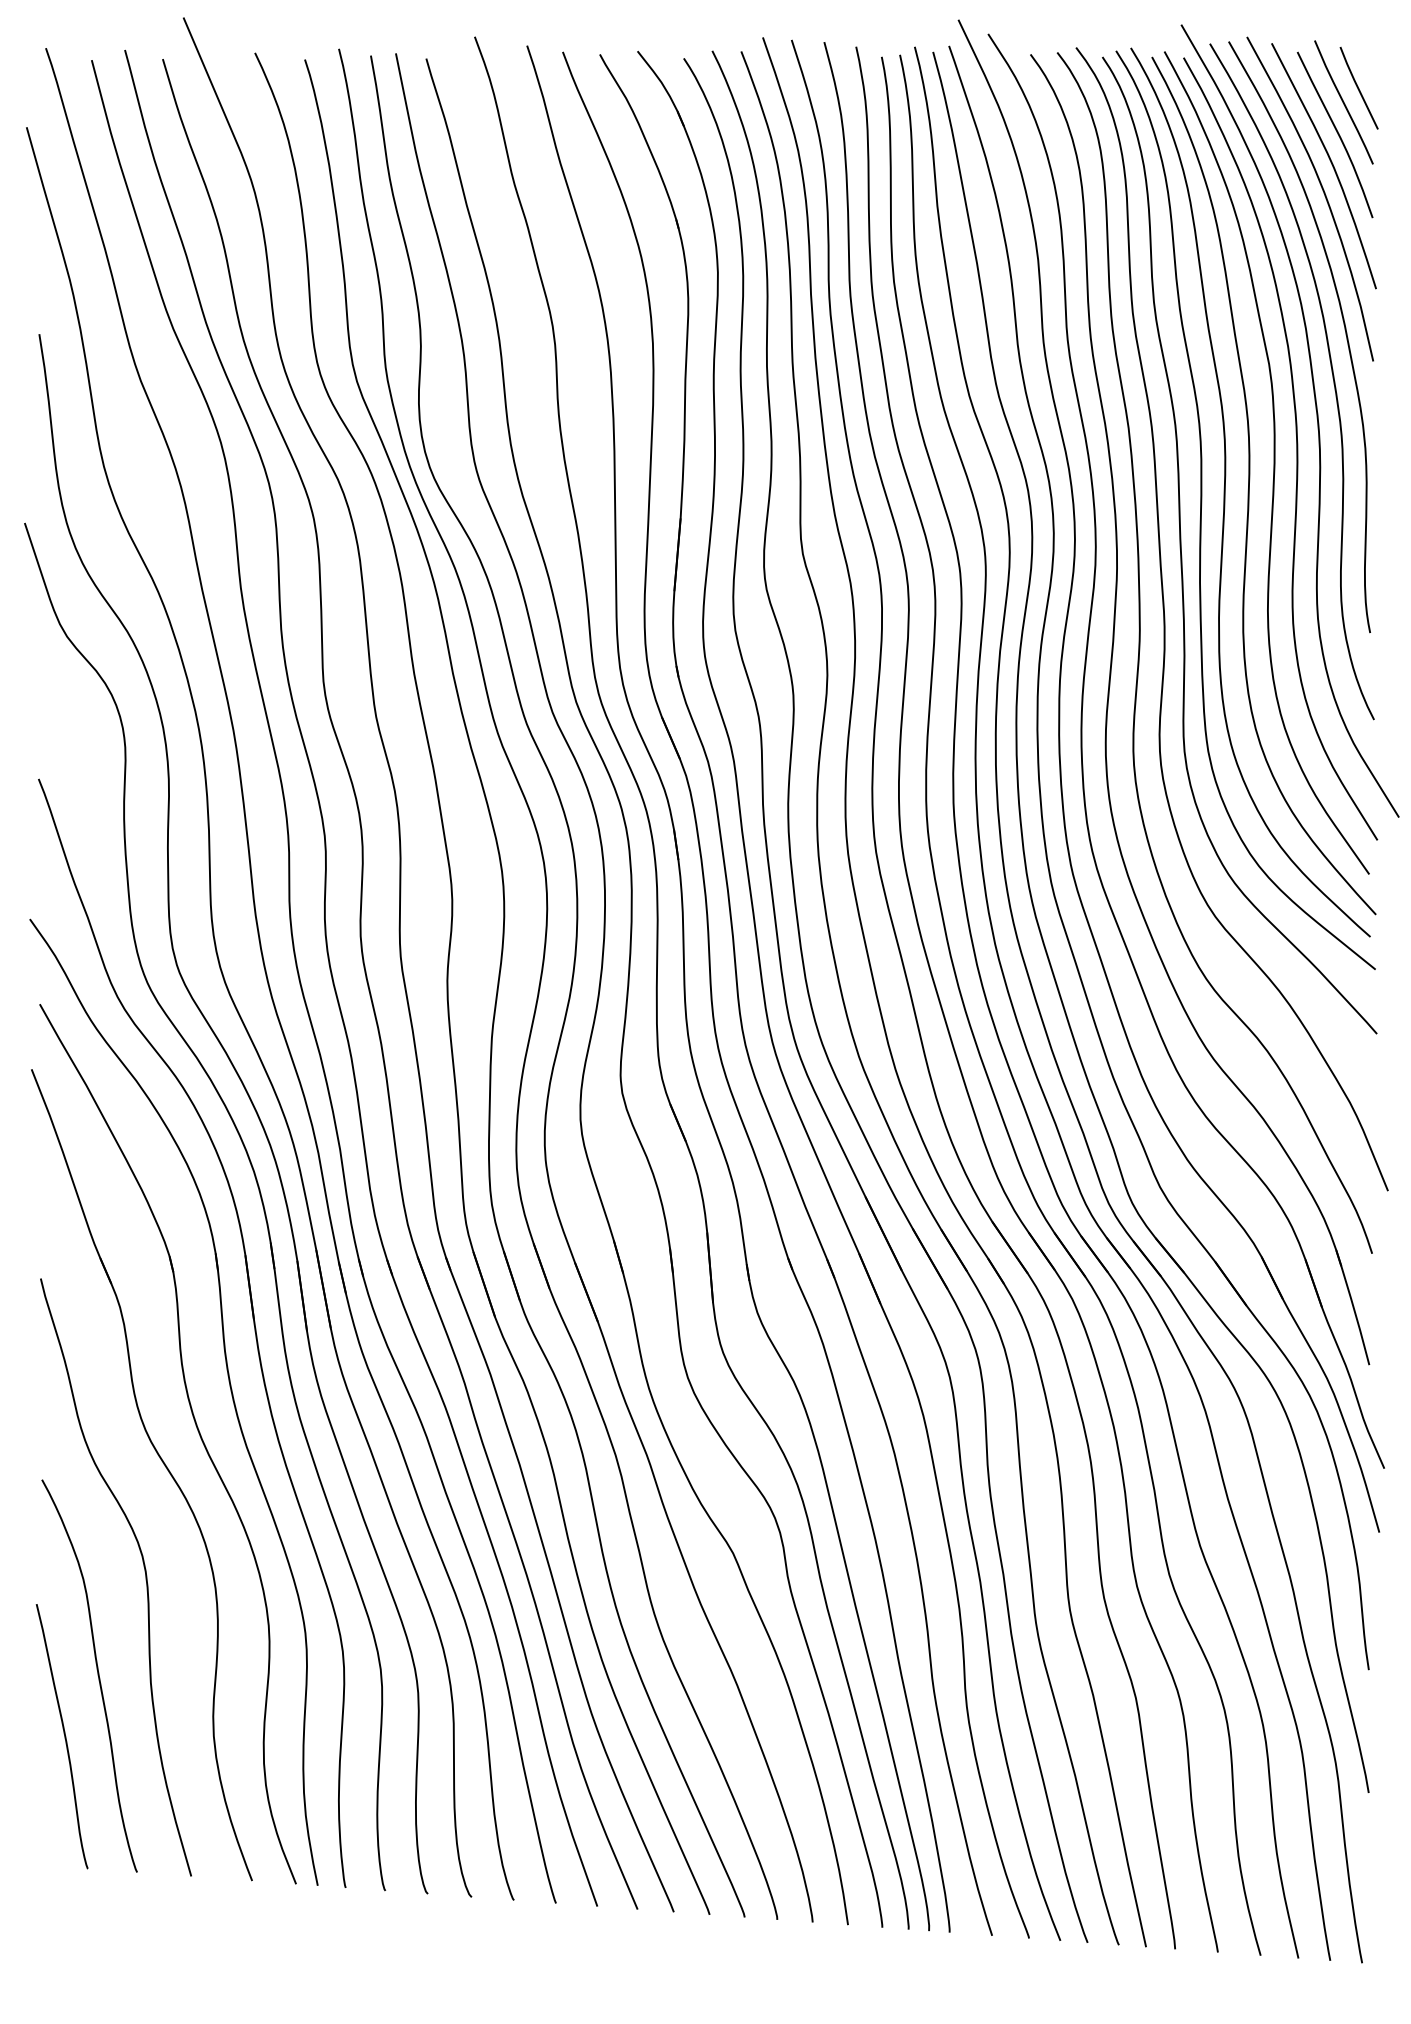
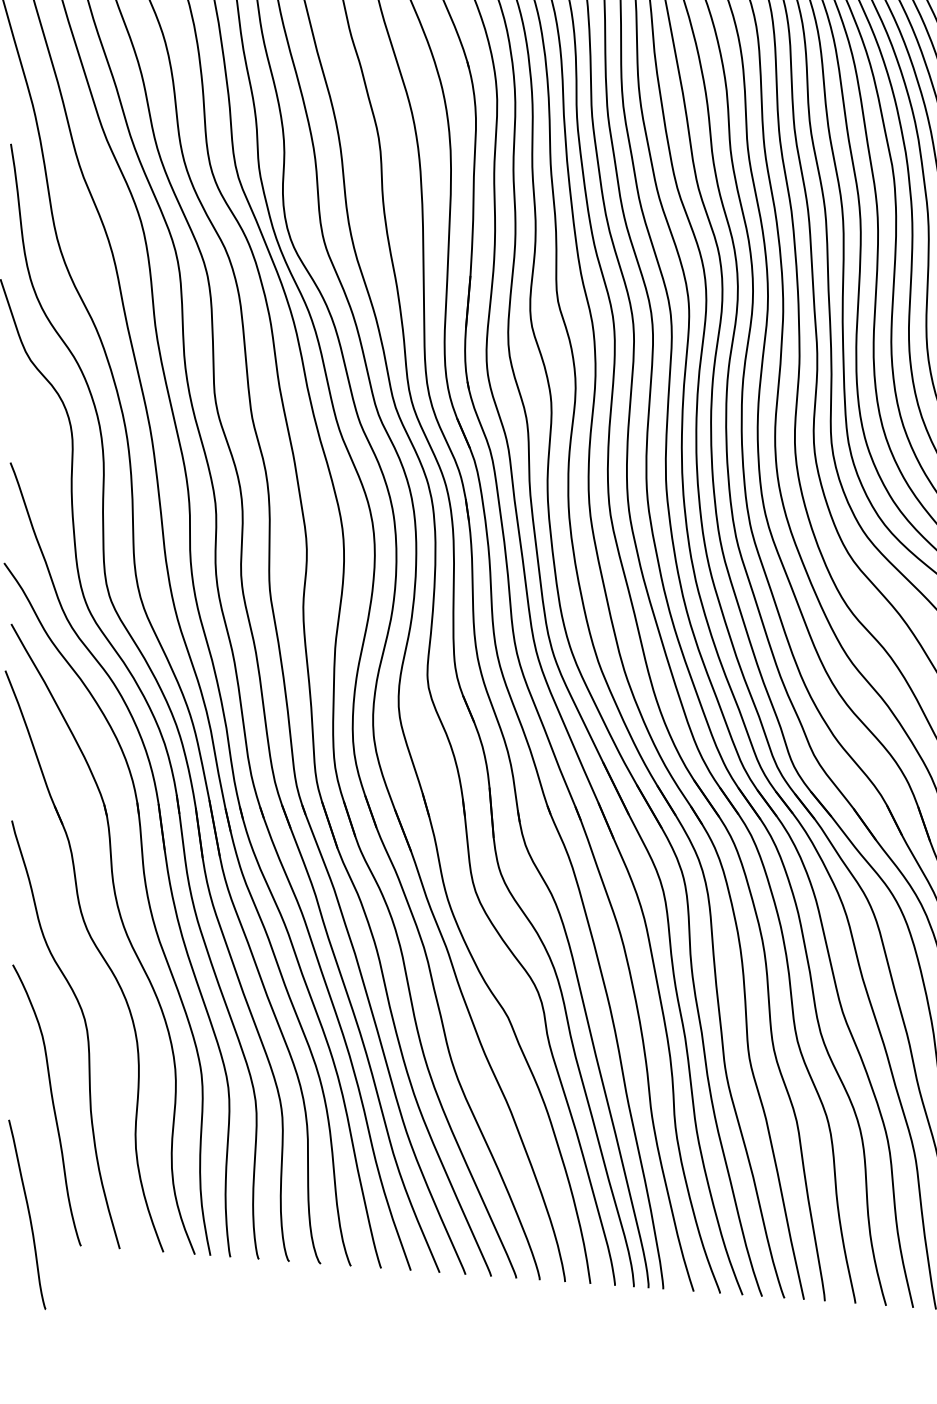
curve: (64, 1736) -> (28, 1214), moved

